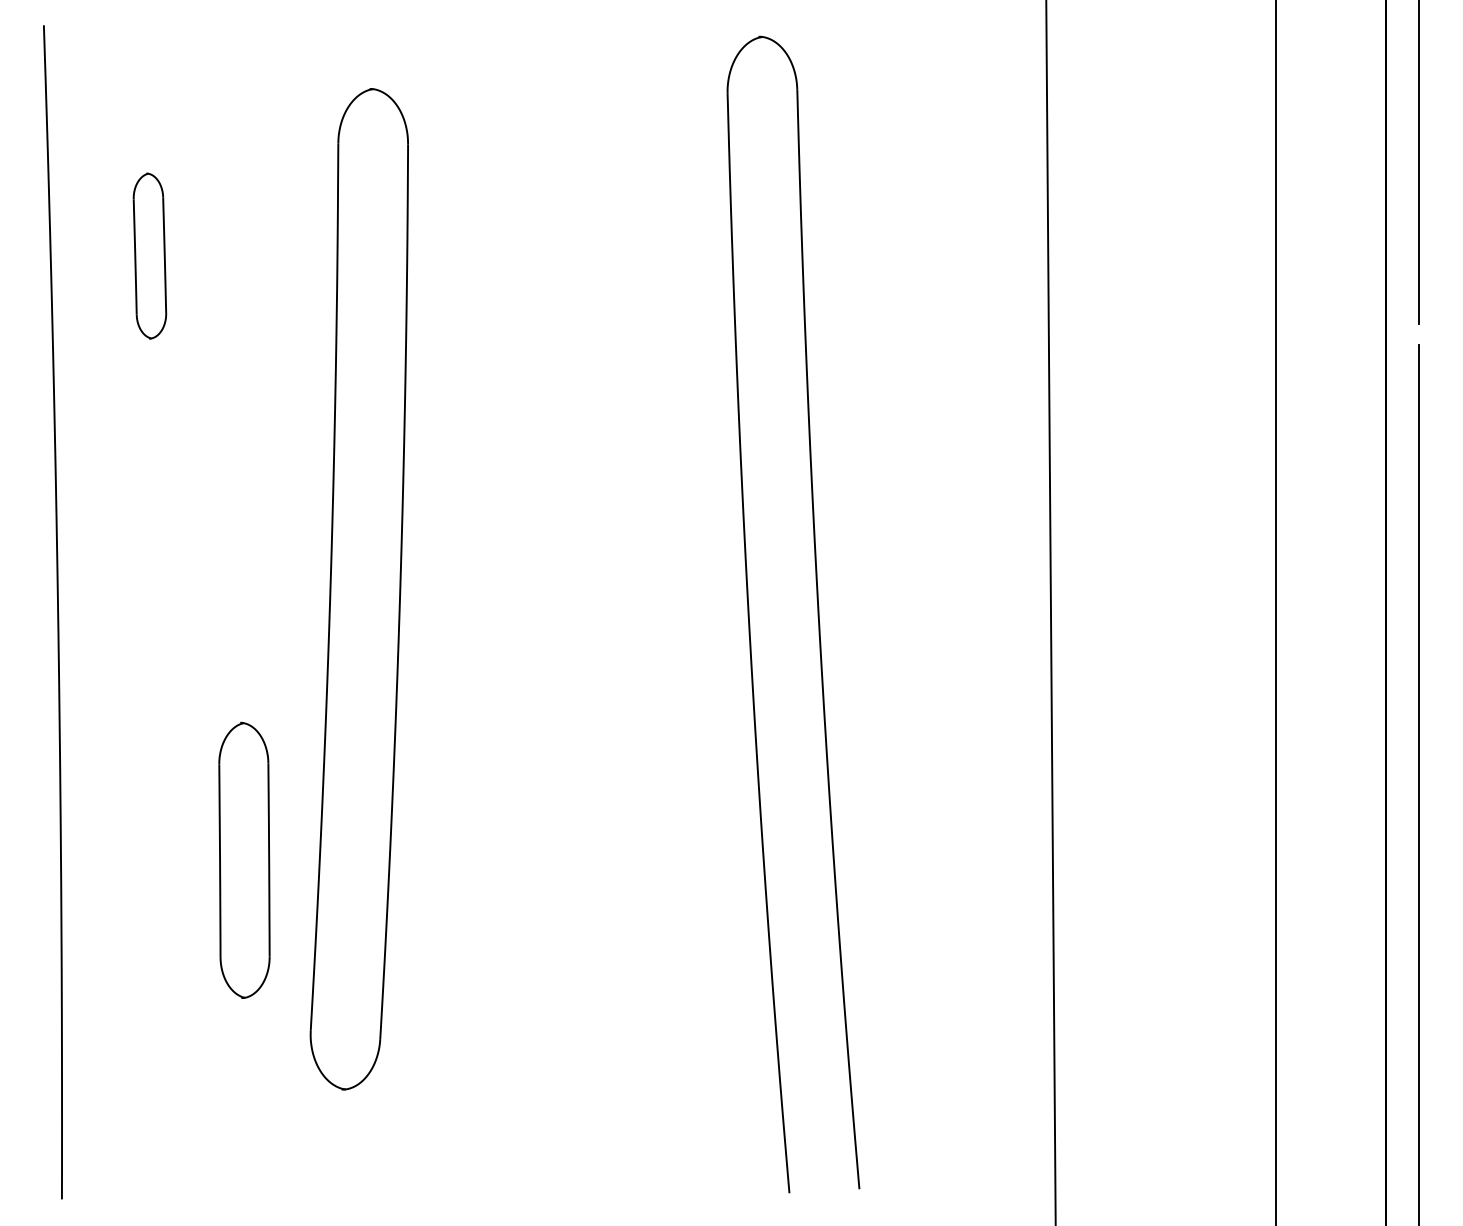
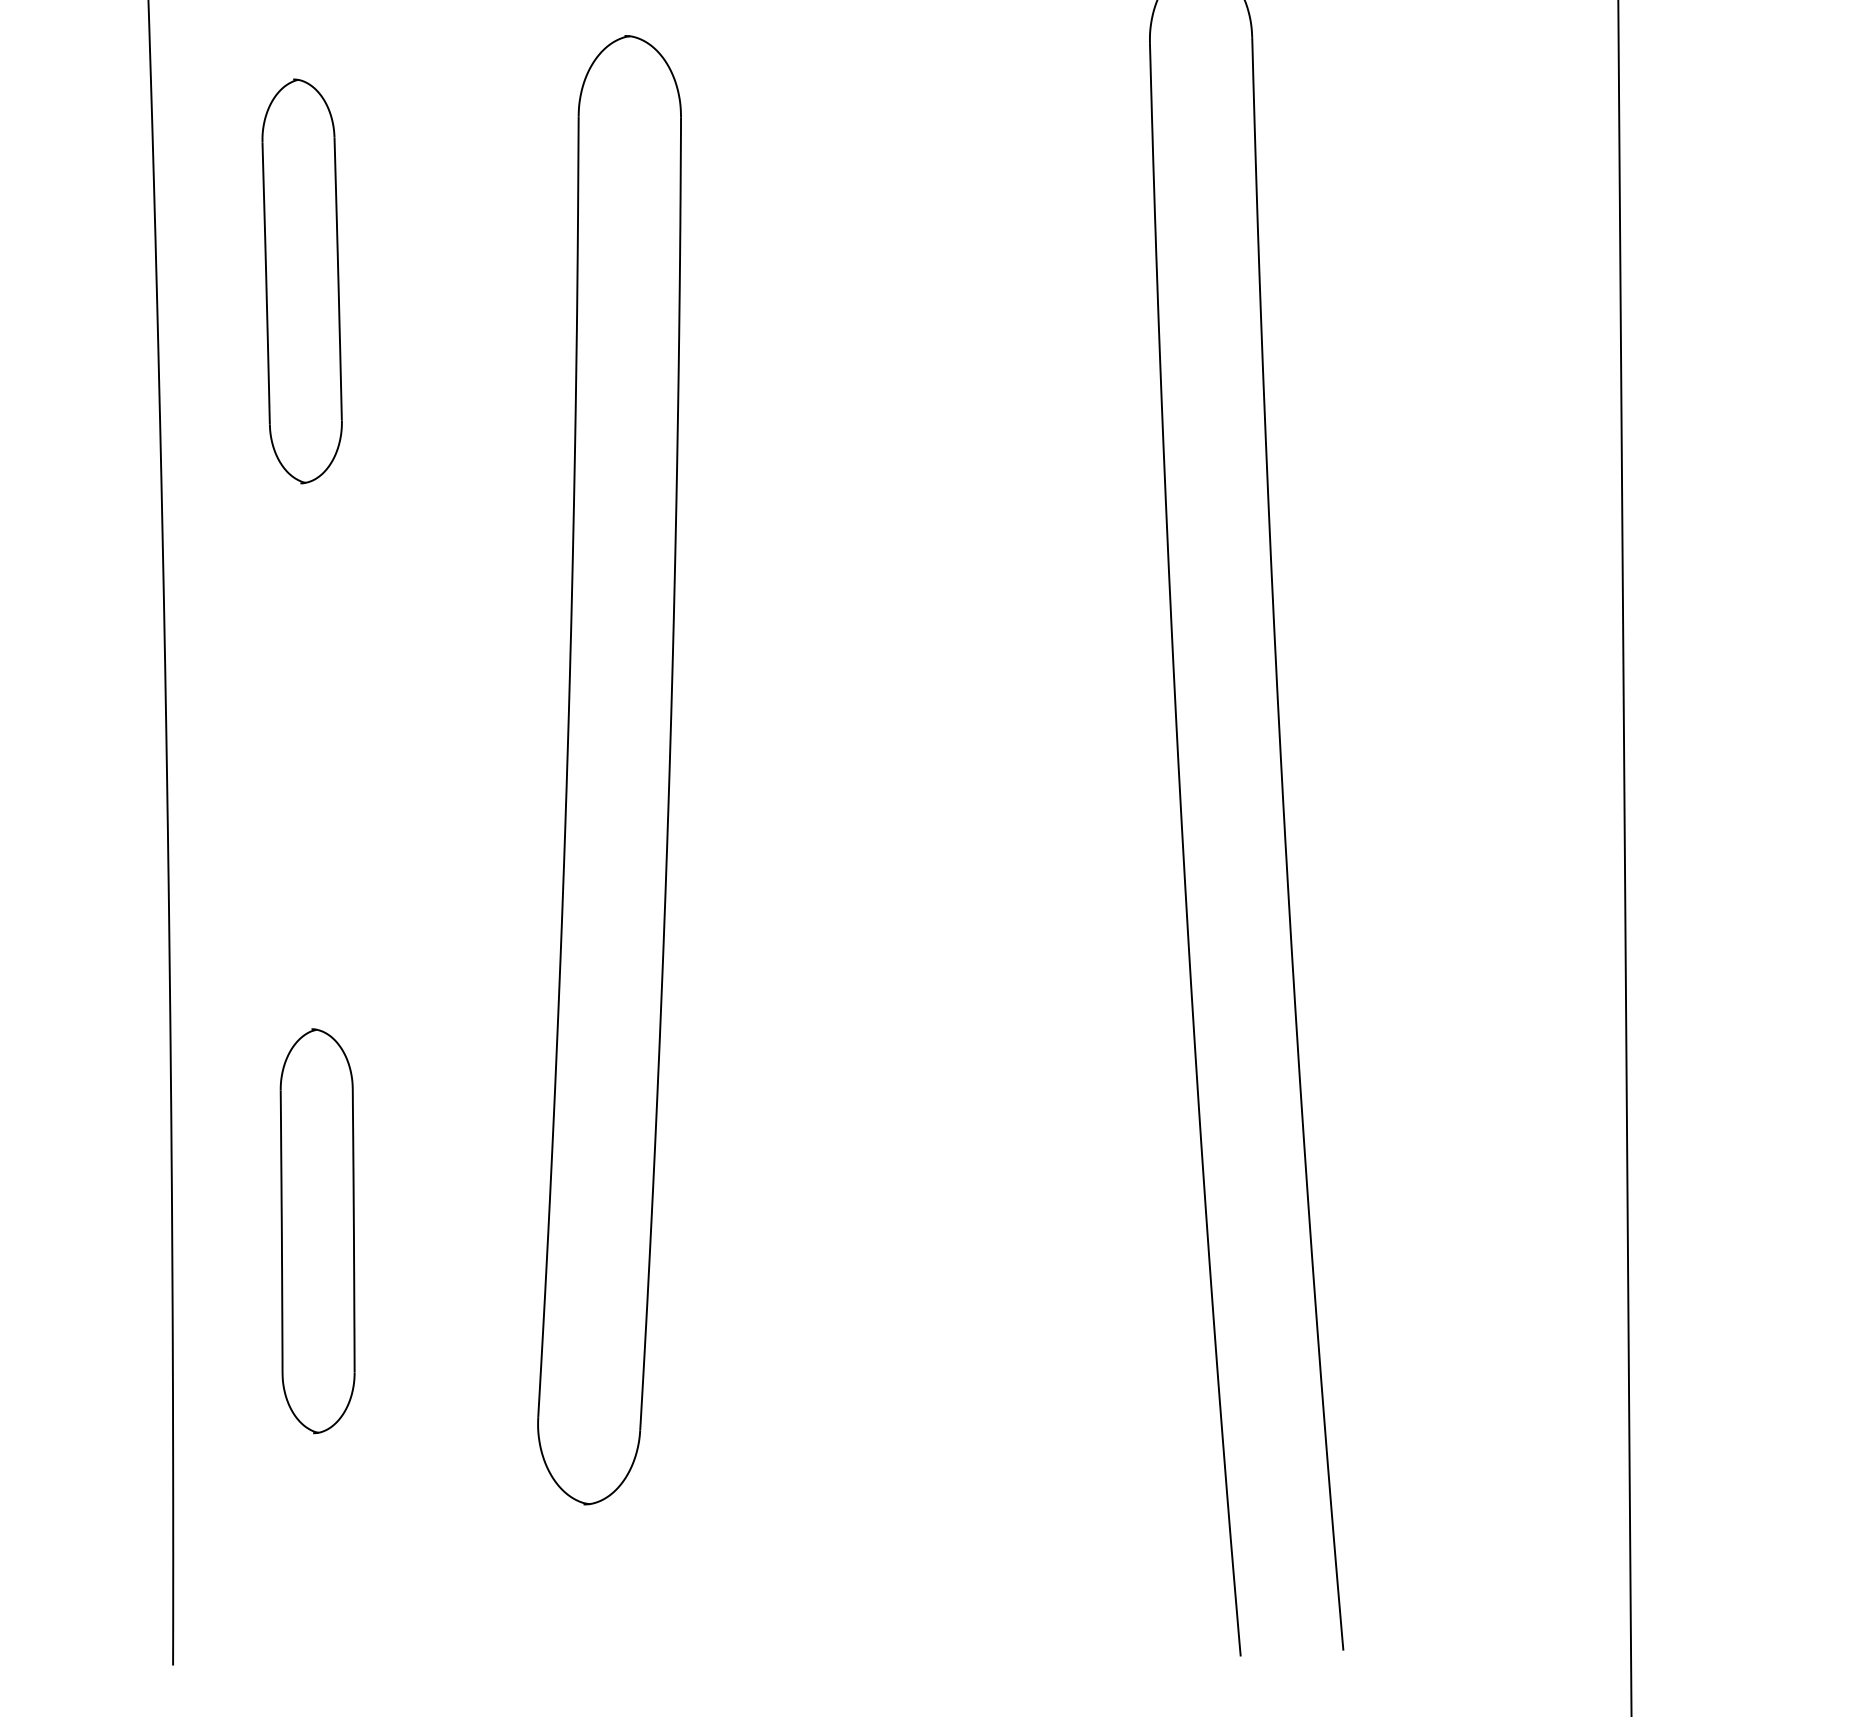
part: (149, 255) -> (301, 280), size x1.67
part: (244, 859) -> (317, 1229), moved

